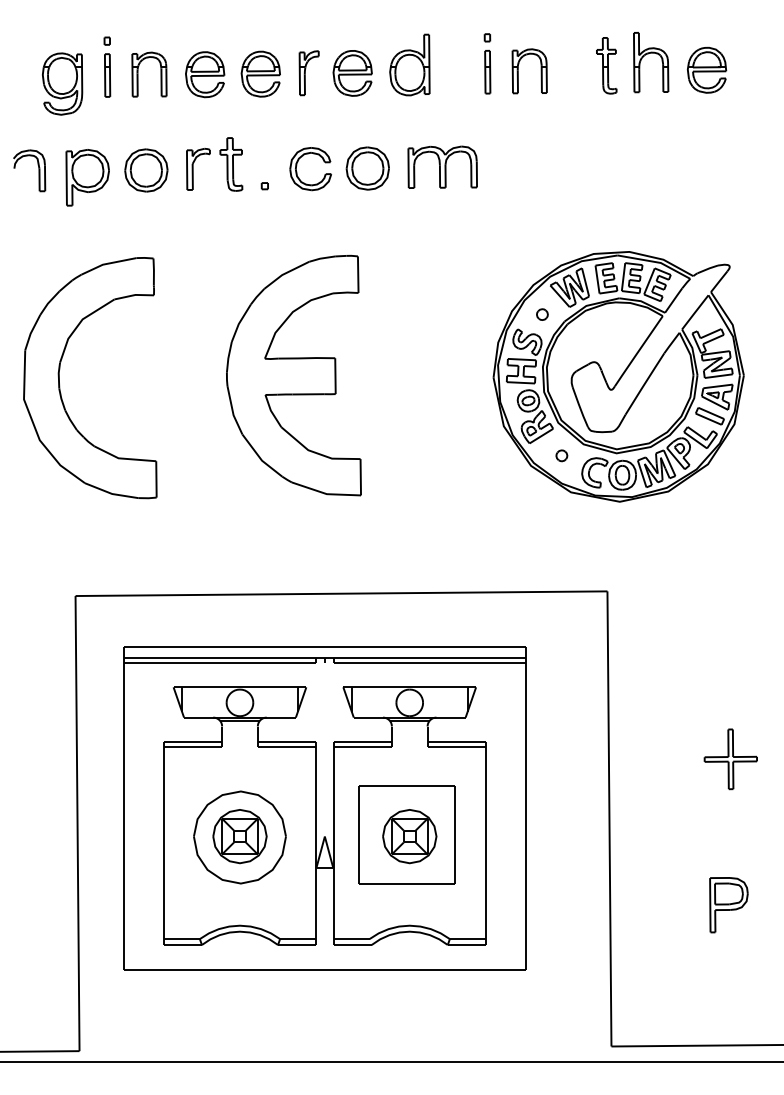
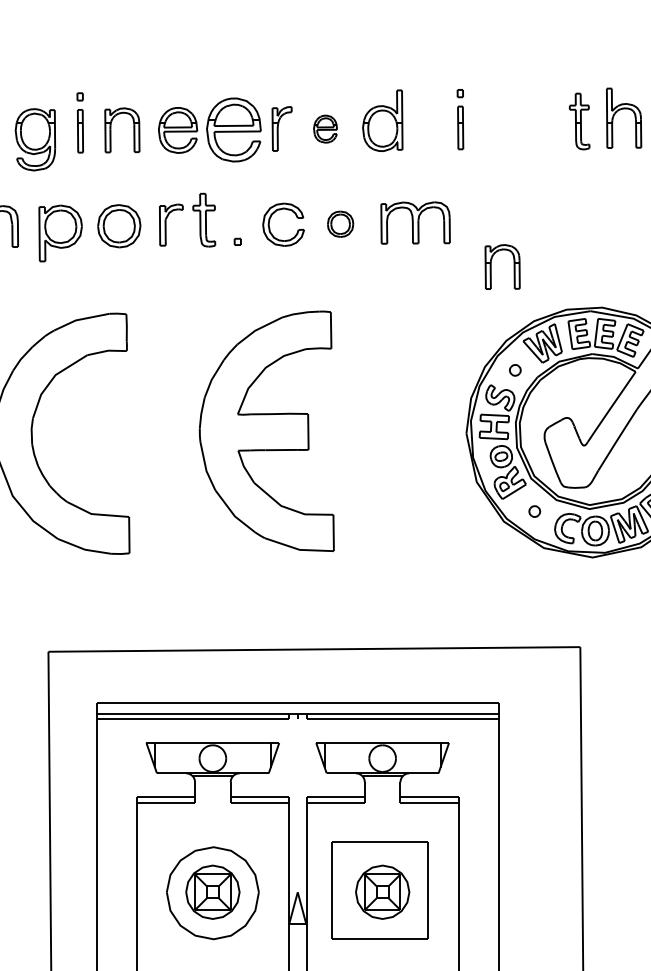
part: (518, 71) -> (491, 267), moved
part: (260, 73) -> (233, 129), size x1.4
part: (352, 73) -> (325, 129), size x0.6
part: (367, 168) -> (340, 224), size x0.6

